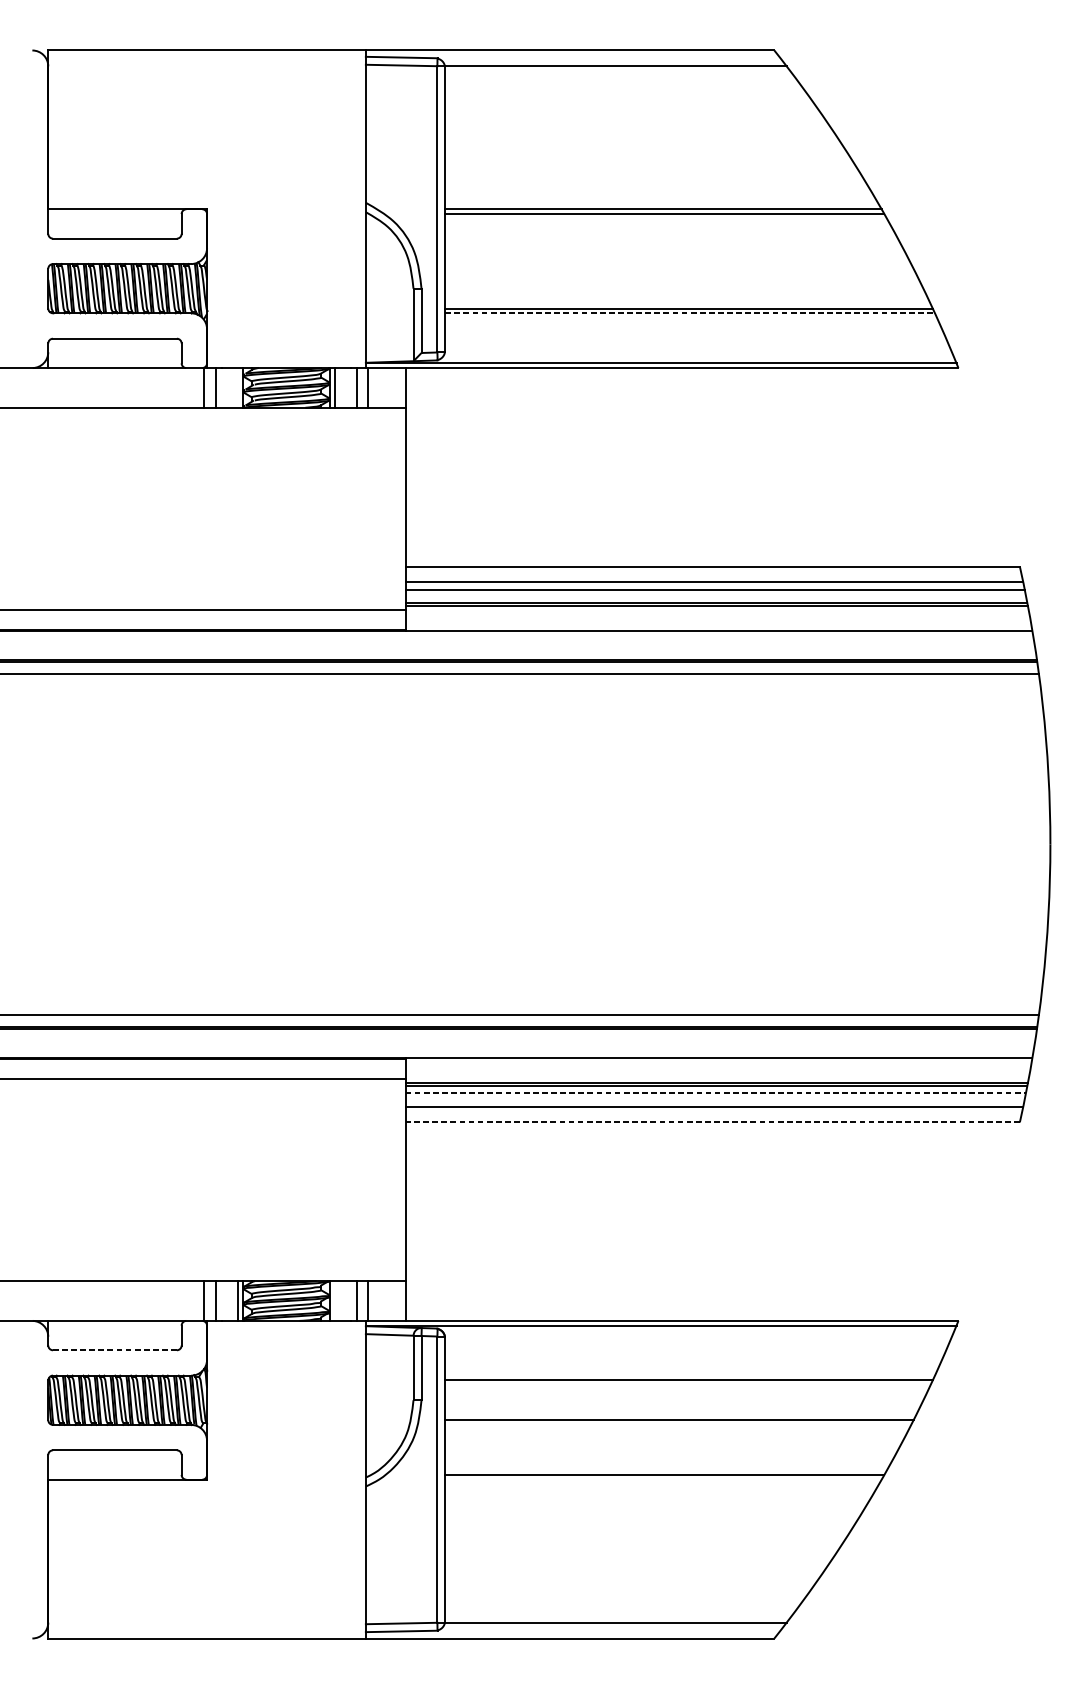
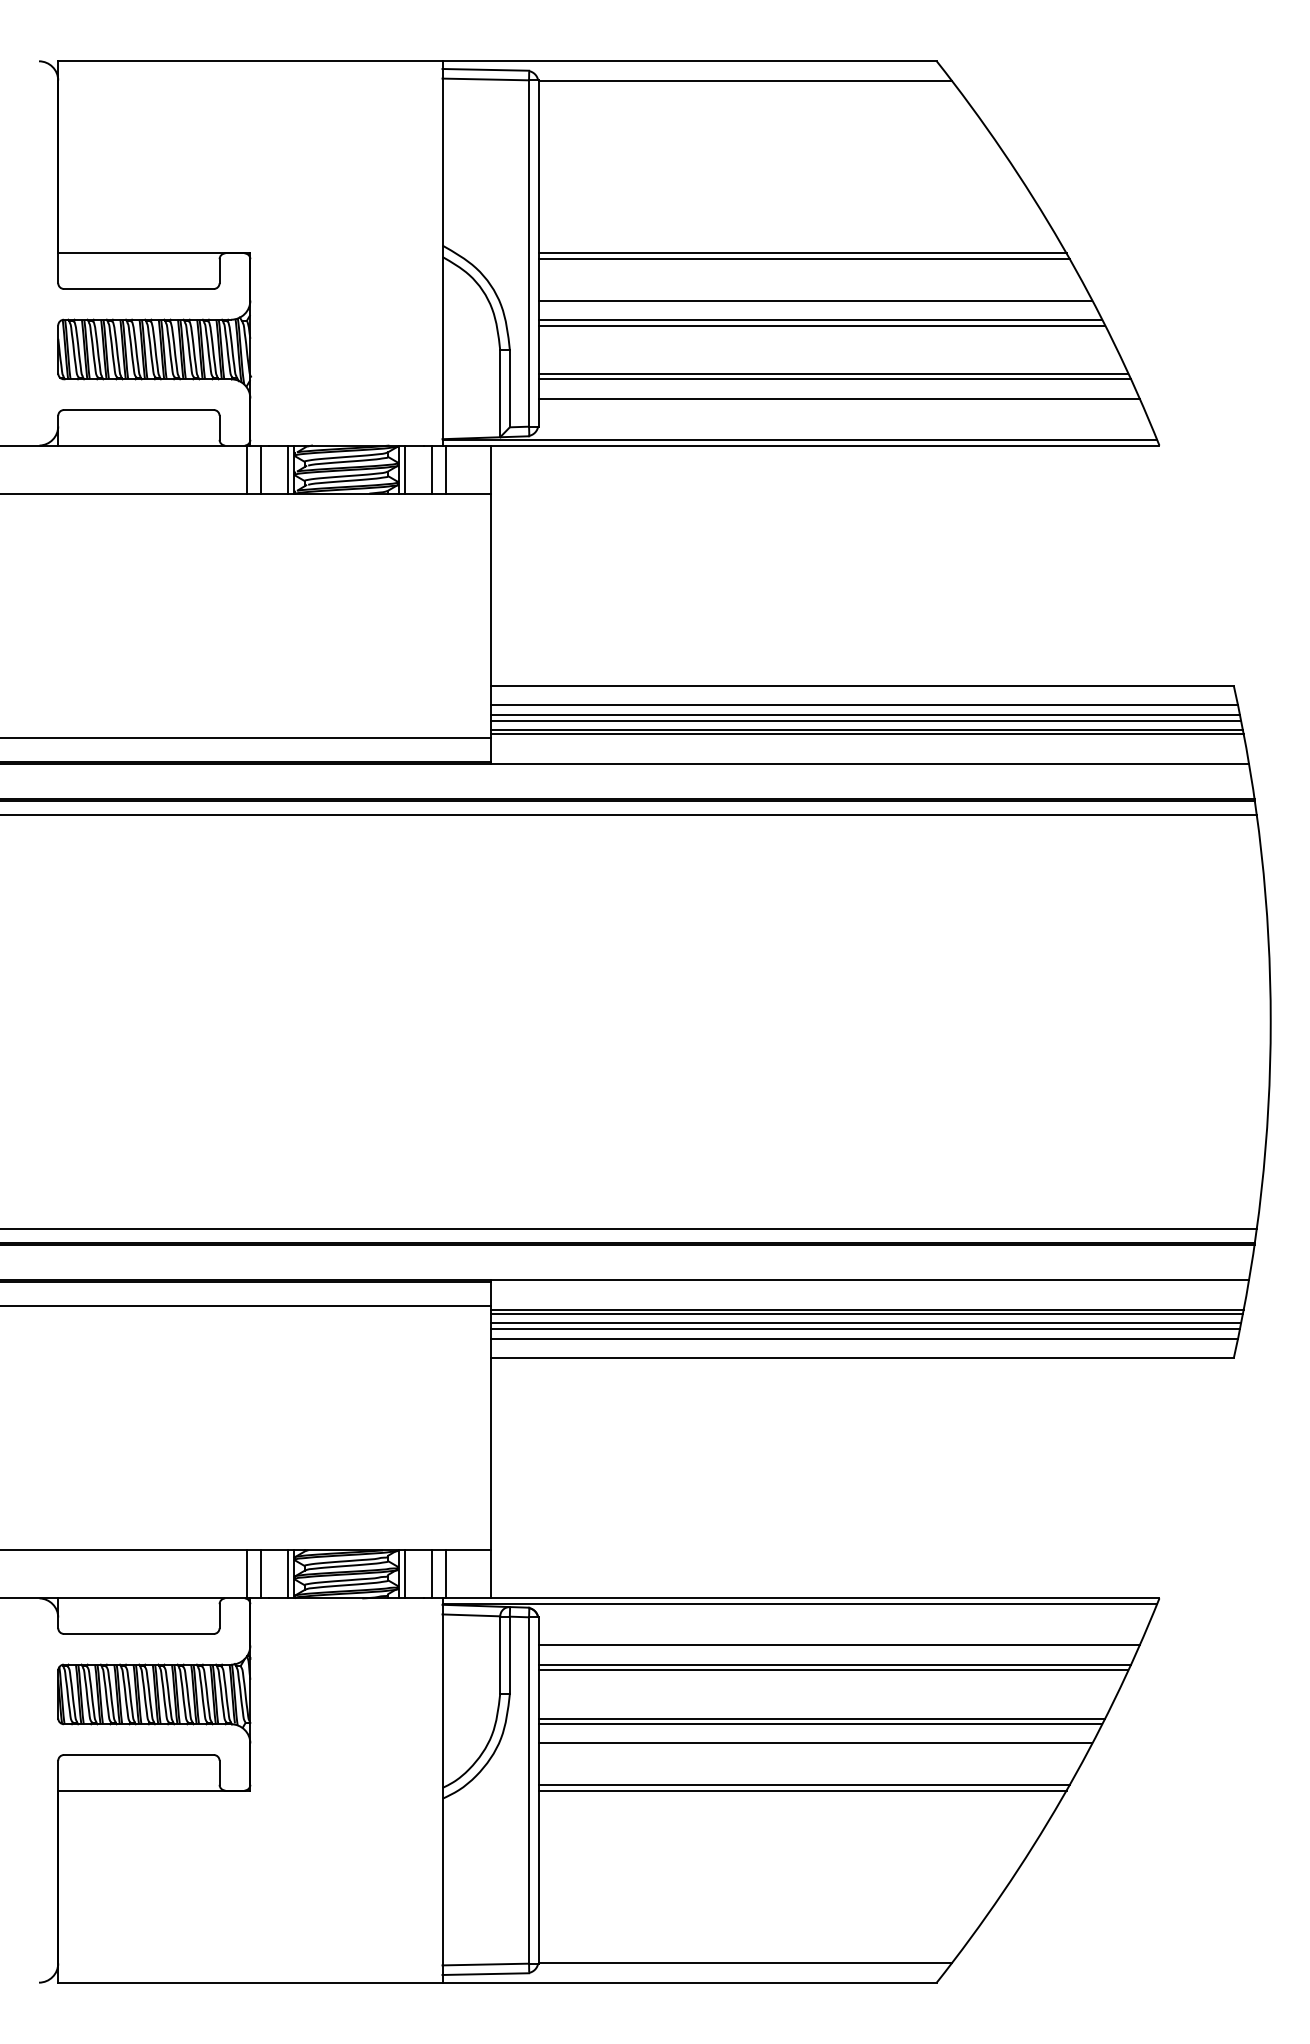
line: (674, 248) -> (815, 300), added
line: (678, 263) -> (820, 319), added
line: (679, 268) -> (821, 325), added
line: (690, 313) -> (835, 379), dashed -> solid
line: (693, 329) -> (838, 398), added
line: (237, 387) -> (287, 469), added
line: (715, 596) -> (865, 721), added
line: (716, 1092) -> (866, 1322), dashed -> solid
line: (714, 1098) -> (864, 1329), added
line: (712, 1122) -> (862, 1358), dashed -> solid
line: (334, 1301) -> (404, 1574), added
line: (114, 1349) -> (138, 1633), dashed -> solid
line: (693, 1359) -> (838, 1645), added
line: (689, 1375) -> (834, 1664), added
line: (678, 1425) -> (820, 1724), added
line: (674, 1440) -> (815, 1743), added
line: (663, 1479) -> (802, 1790), added

